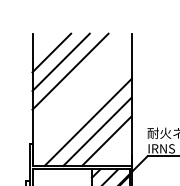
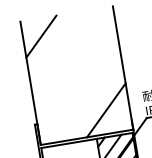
line: (60, 62) -> (50, 44), removed
line: (70, 71) -> (61, 51), removed
line: (87, 121) -> (85, 95), removed
line: (97, 131) -> (96, 102), removed

